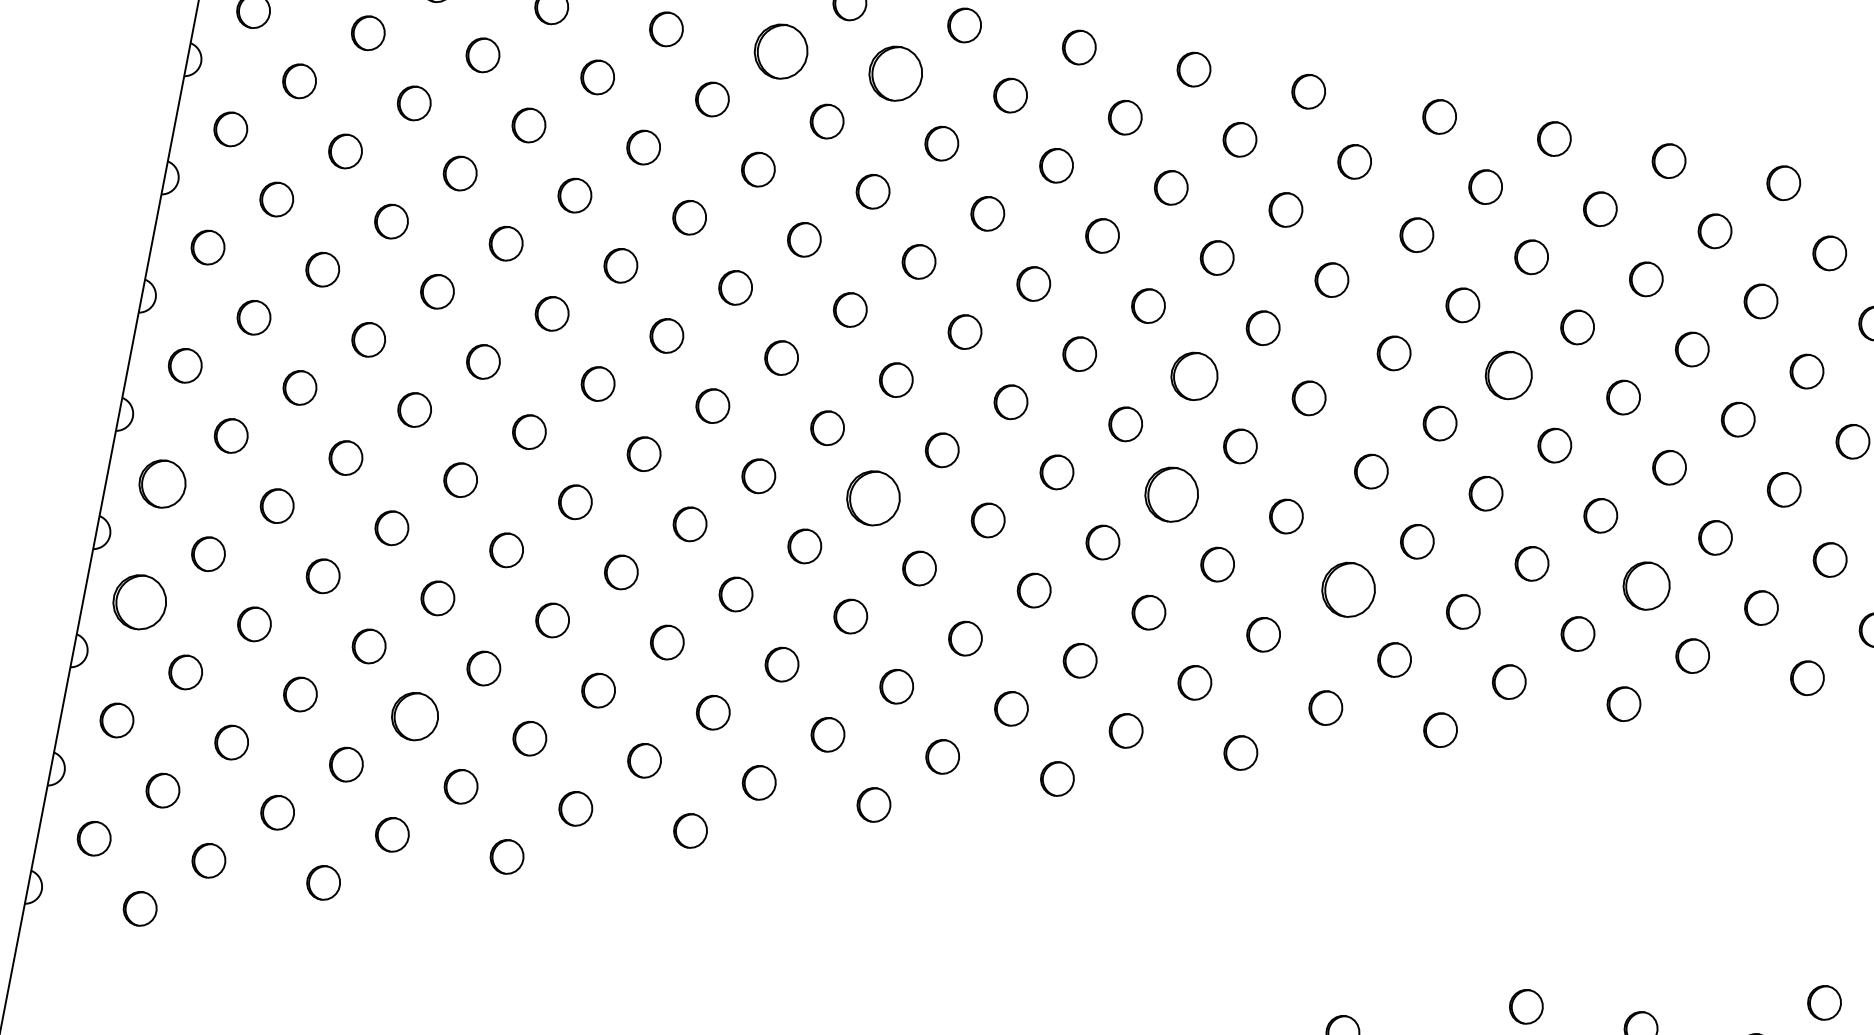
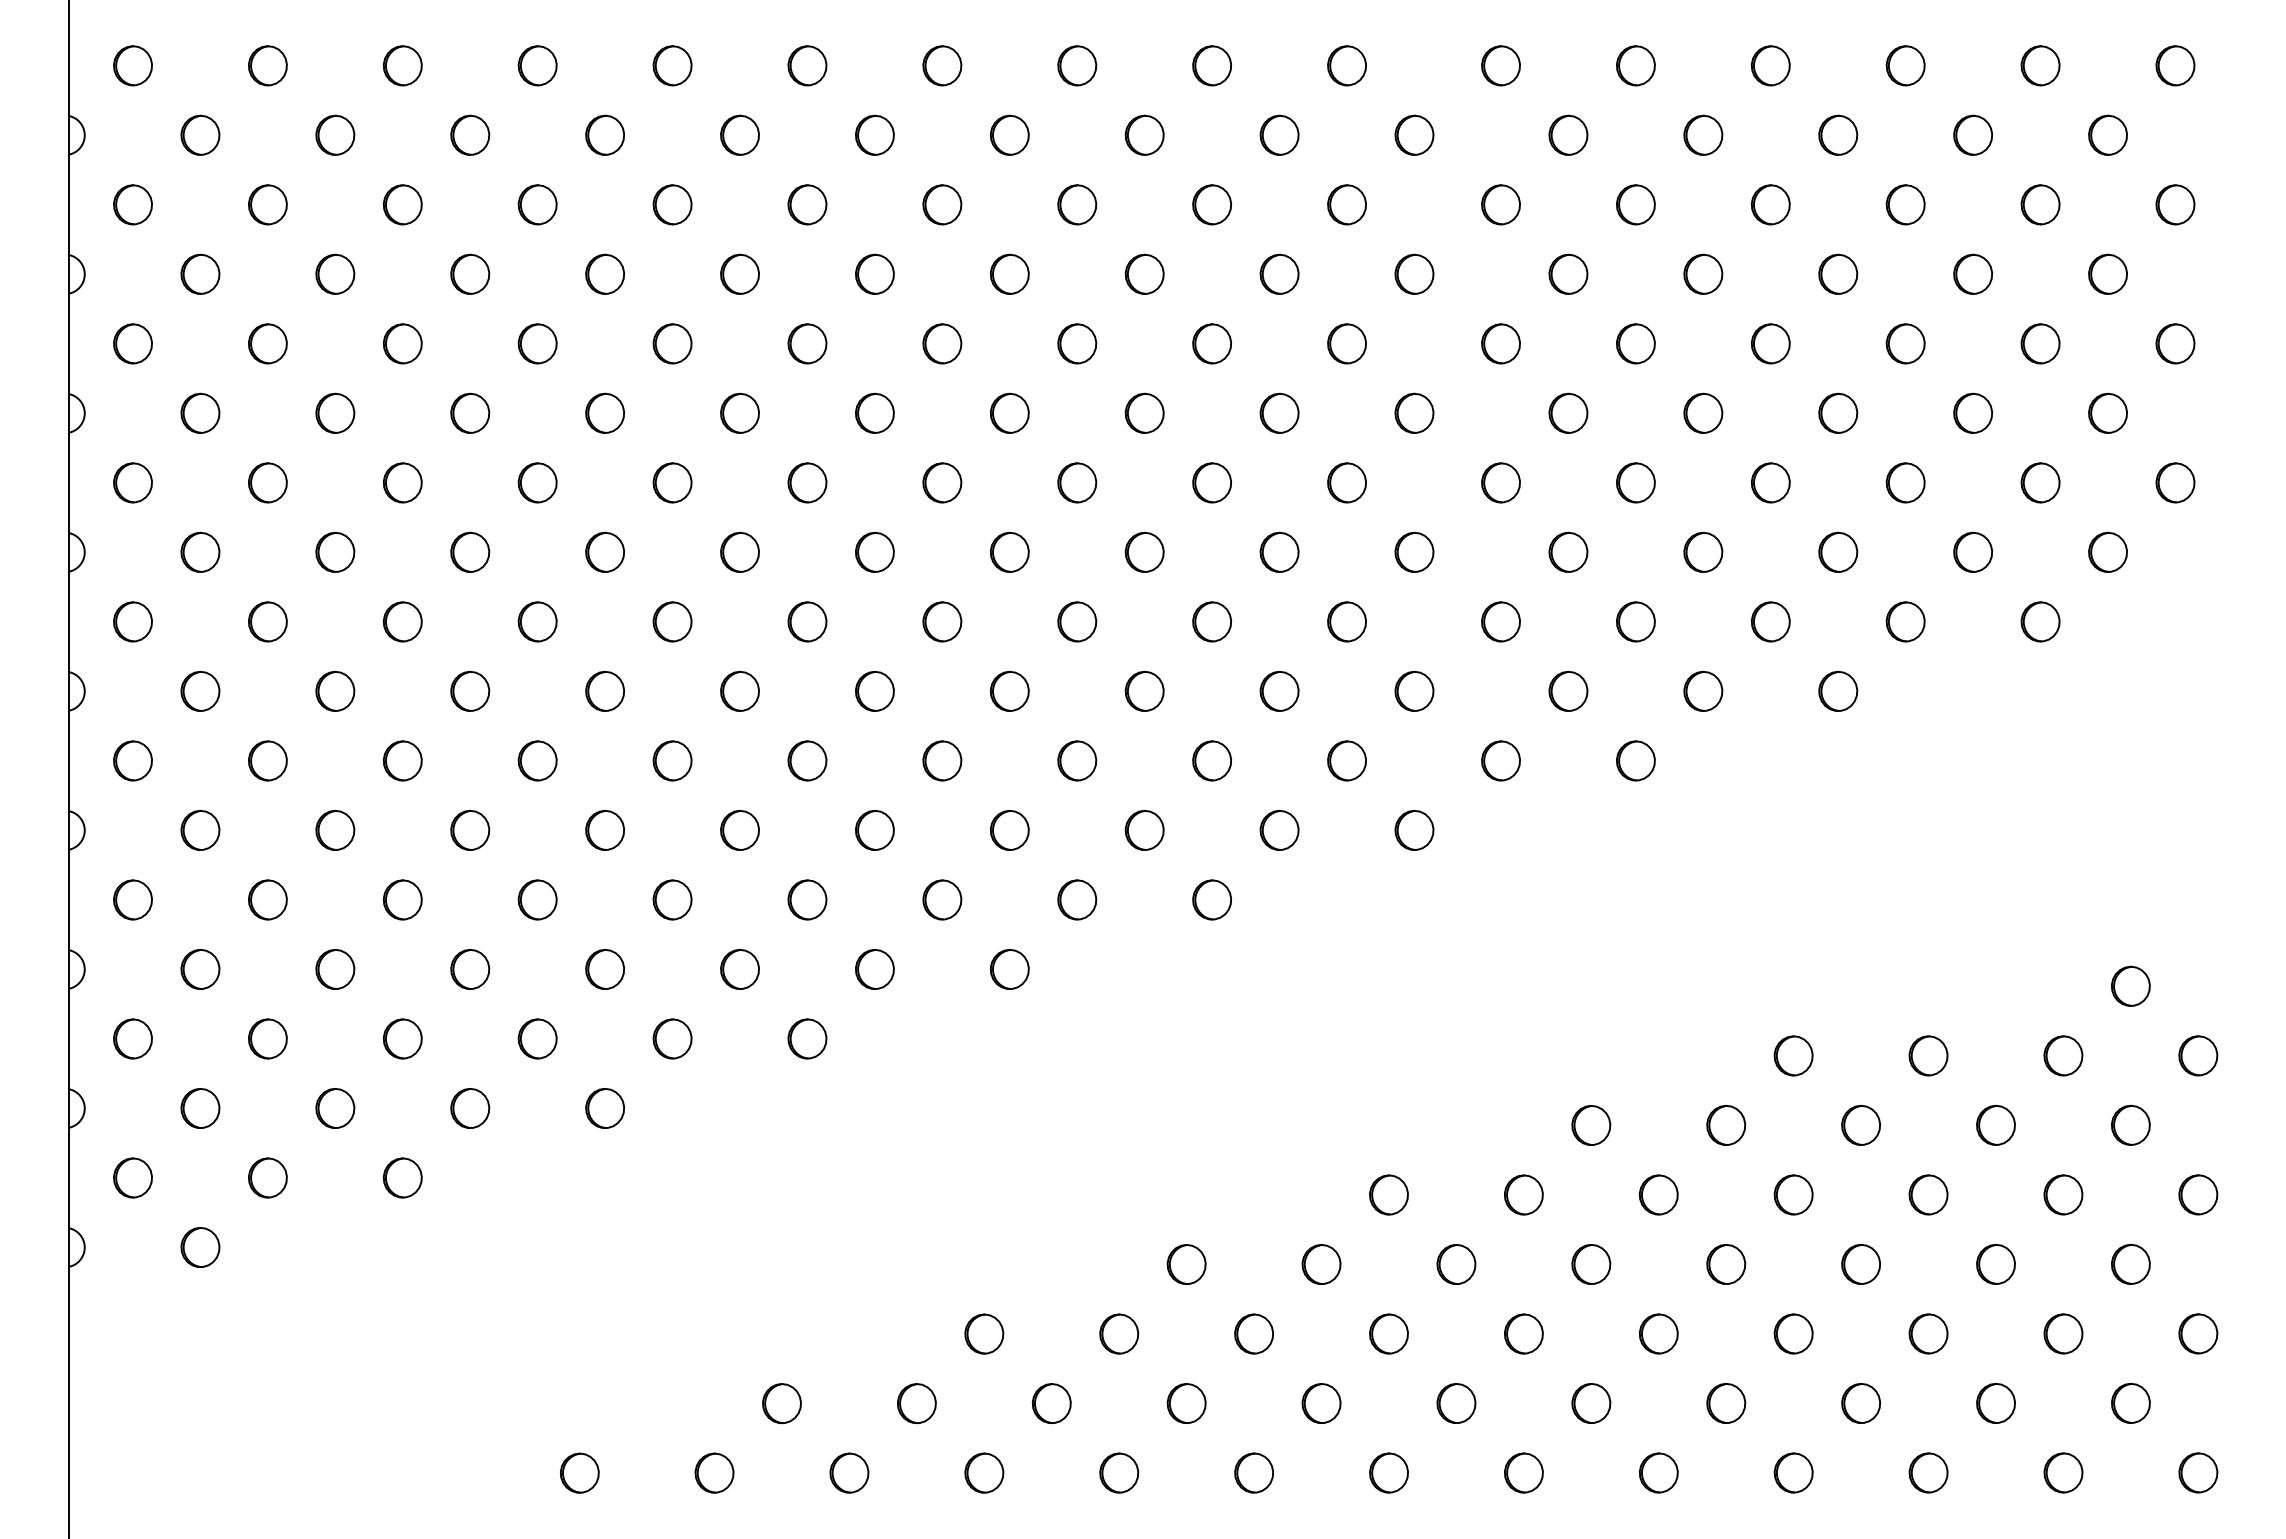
part: (780, 50) -> (739, 134), size x0.62
part: (895, 72) -> (874, 134), size x0.62
part: (1194, 375) -> (1279, 412), size x0.71
part: (1508, 375) -> (1635, 343), size x0.71
part: (162, 483) -> (132, 760), size x0.71
part: (1171, 493) -> (1279, 551), size x0.62
part: (873, 498) -> (942, 621), size x0.62
part: (1647, 585) -> (1838, 551), size x0.71
part: (1348, 589) -> (1500, 621), size x0.62
part: (139, 601) -> (132, 899), size x0.62
part: (415, 716) -> (470, 969), size x0.71

